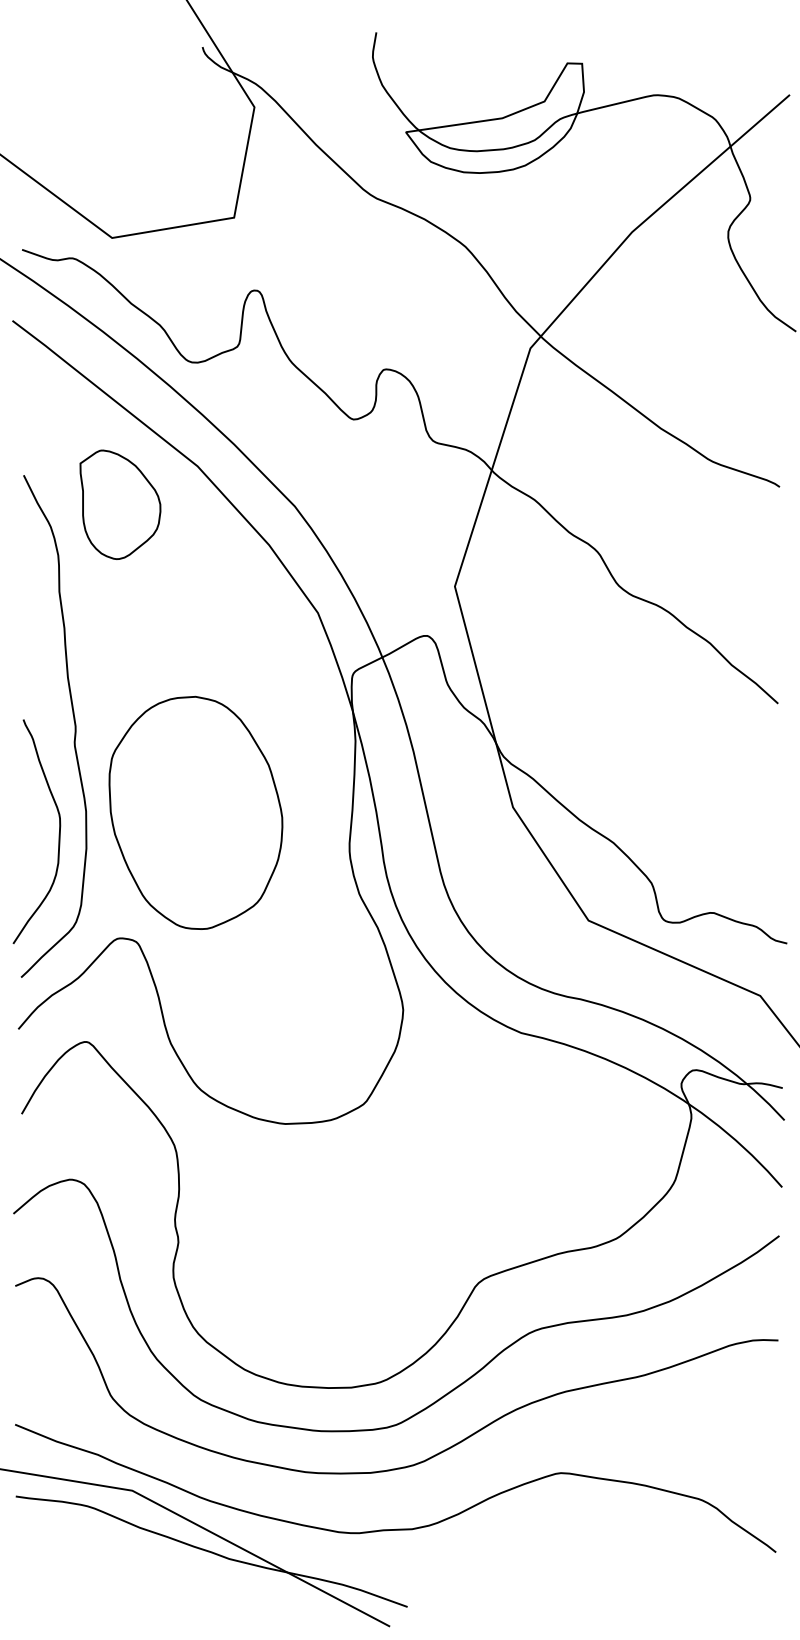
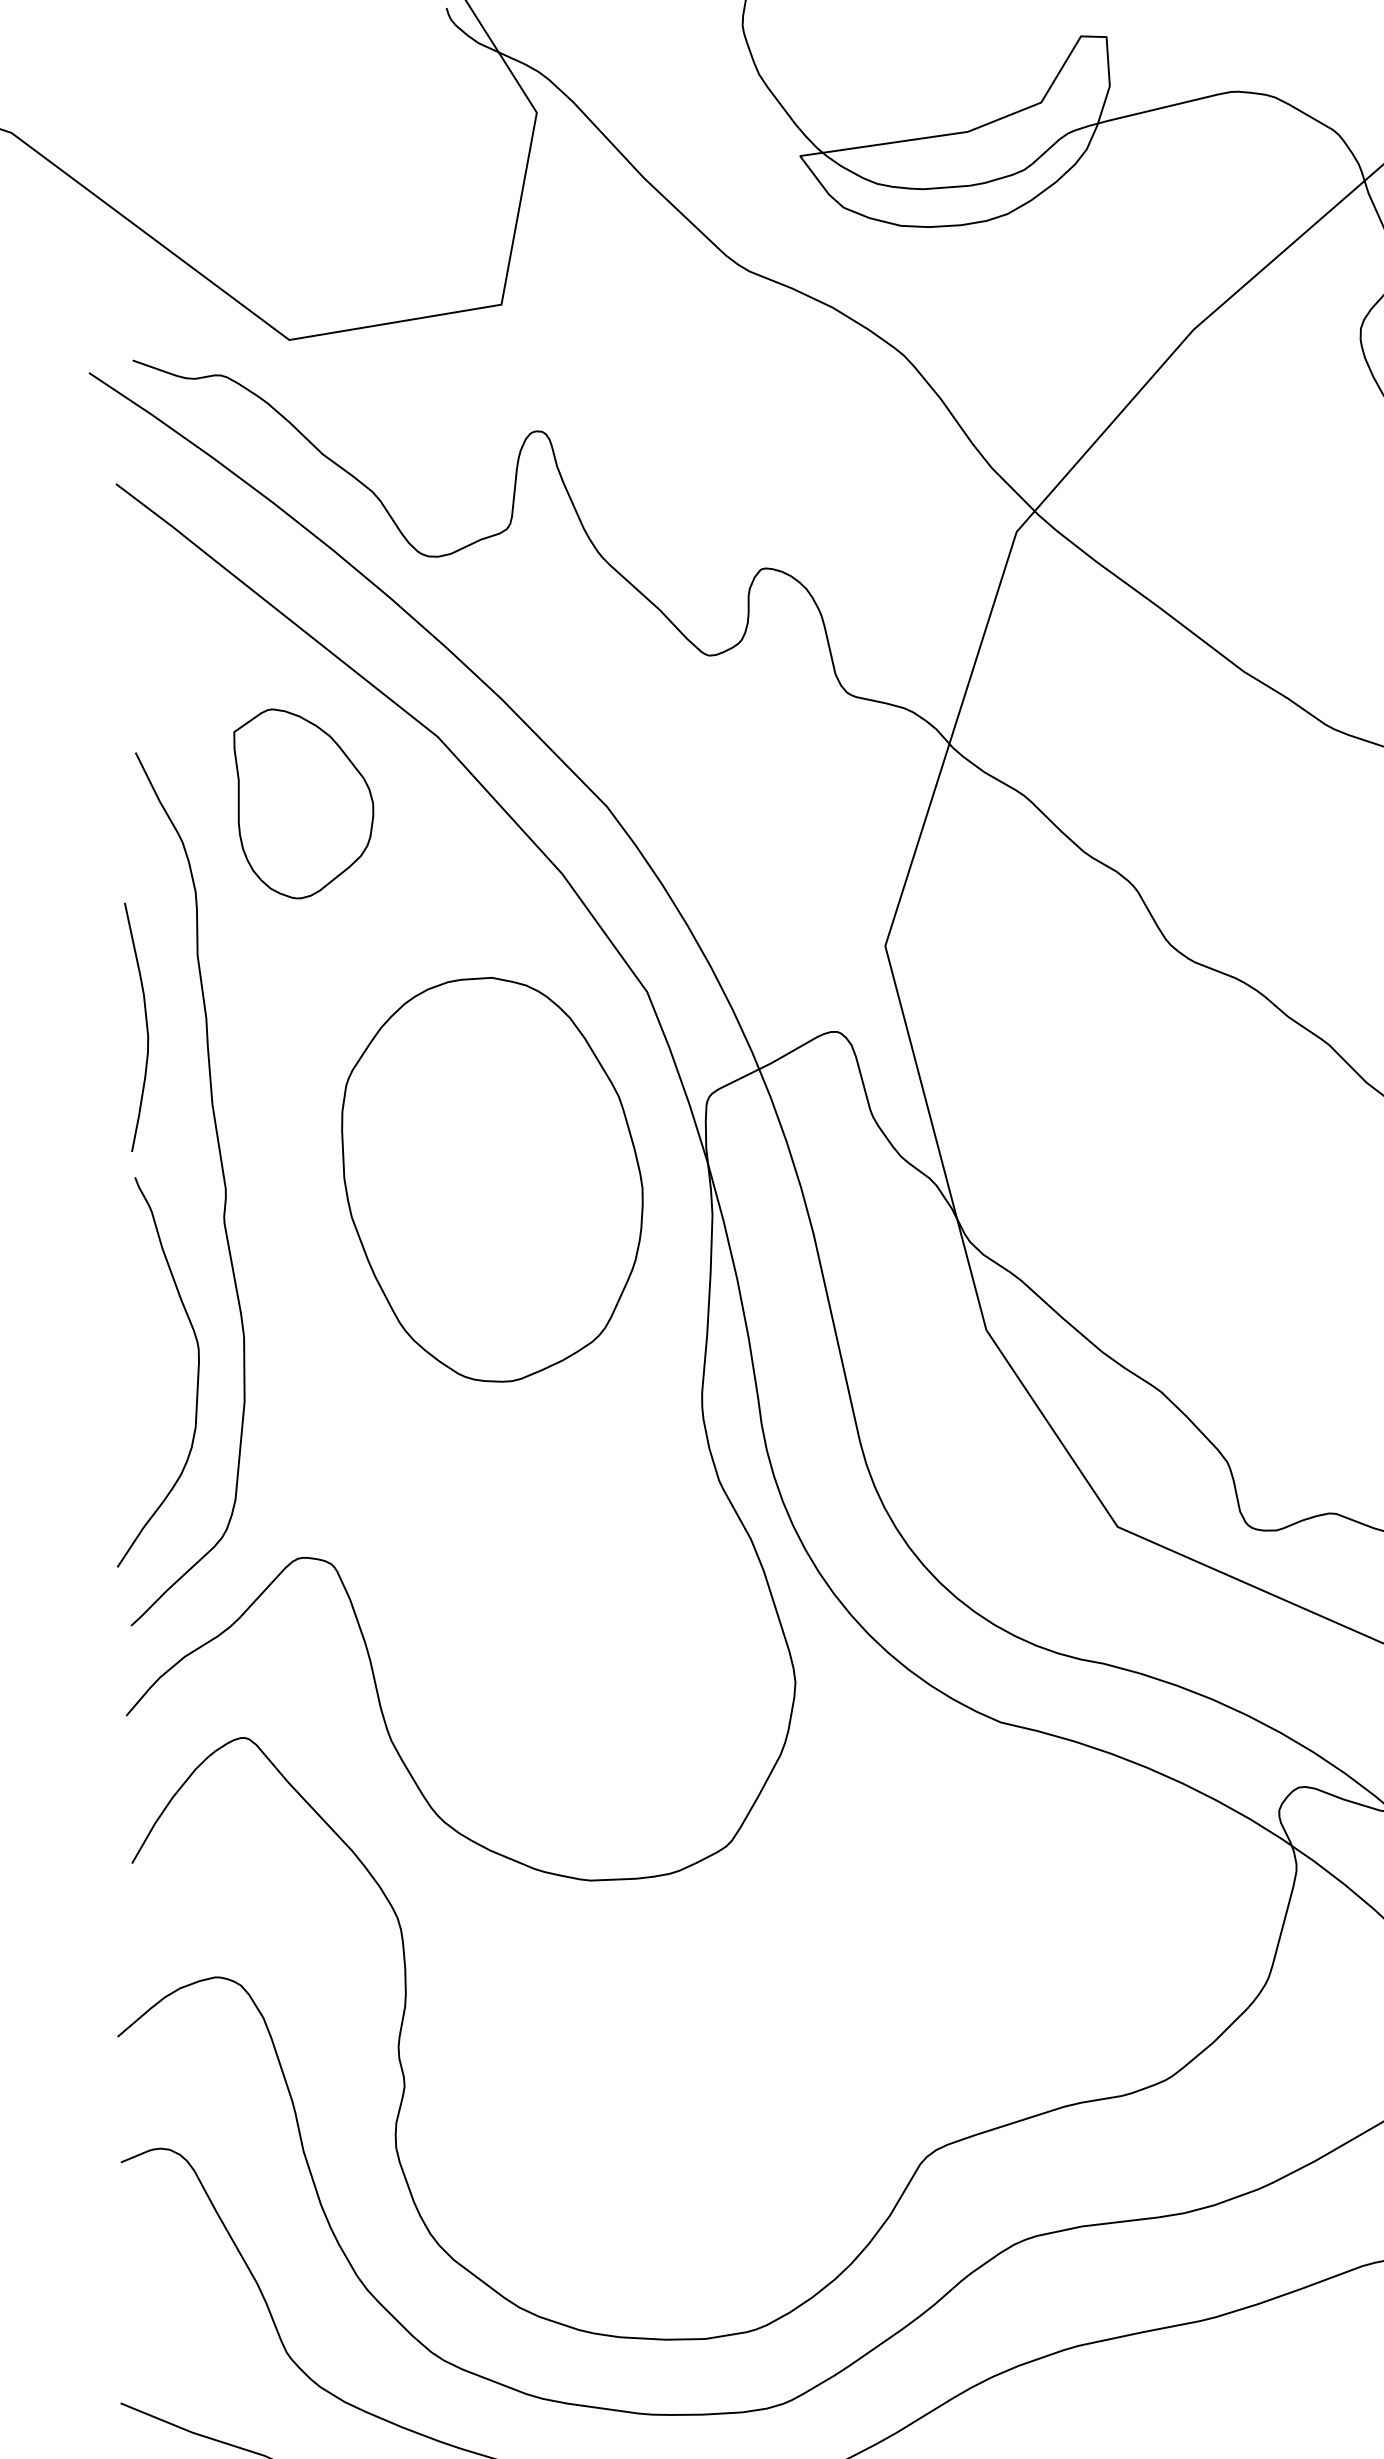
curve: (29, 632) -> (145, 1025), added
part: (195, 812) -> (491, 1178), moved

